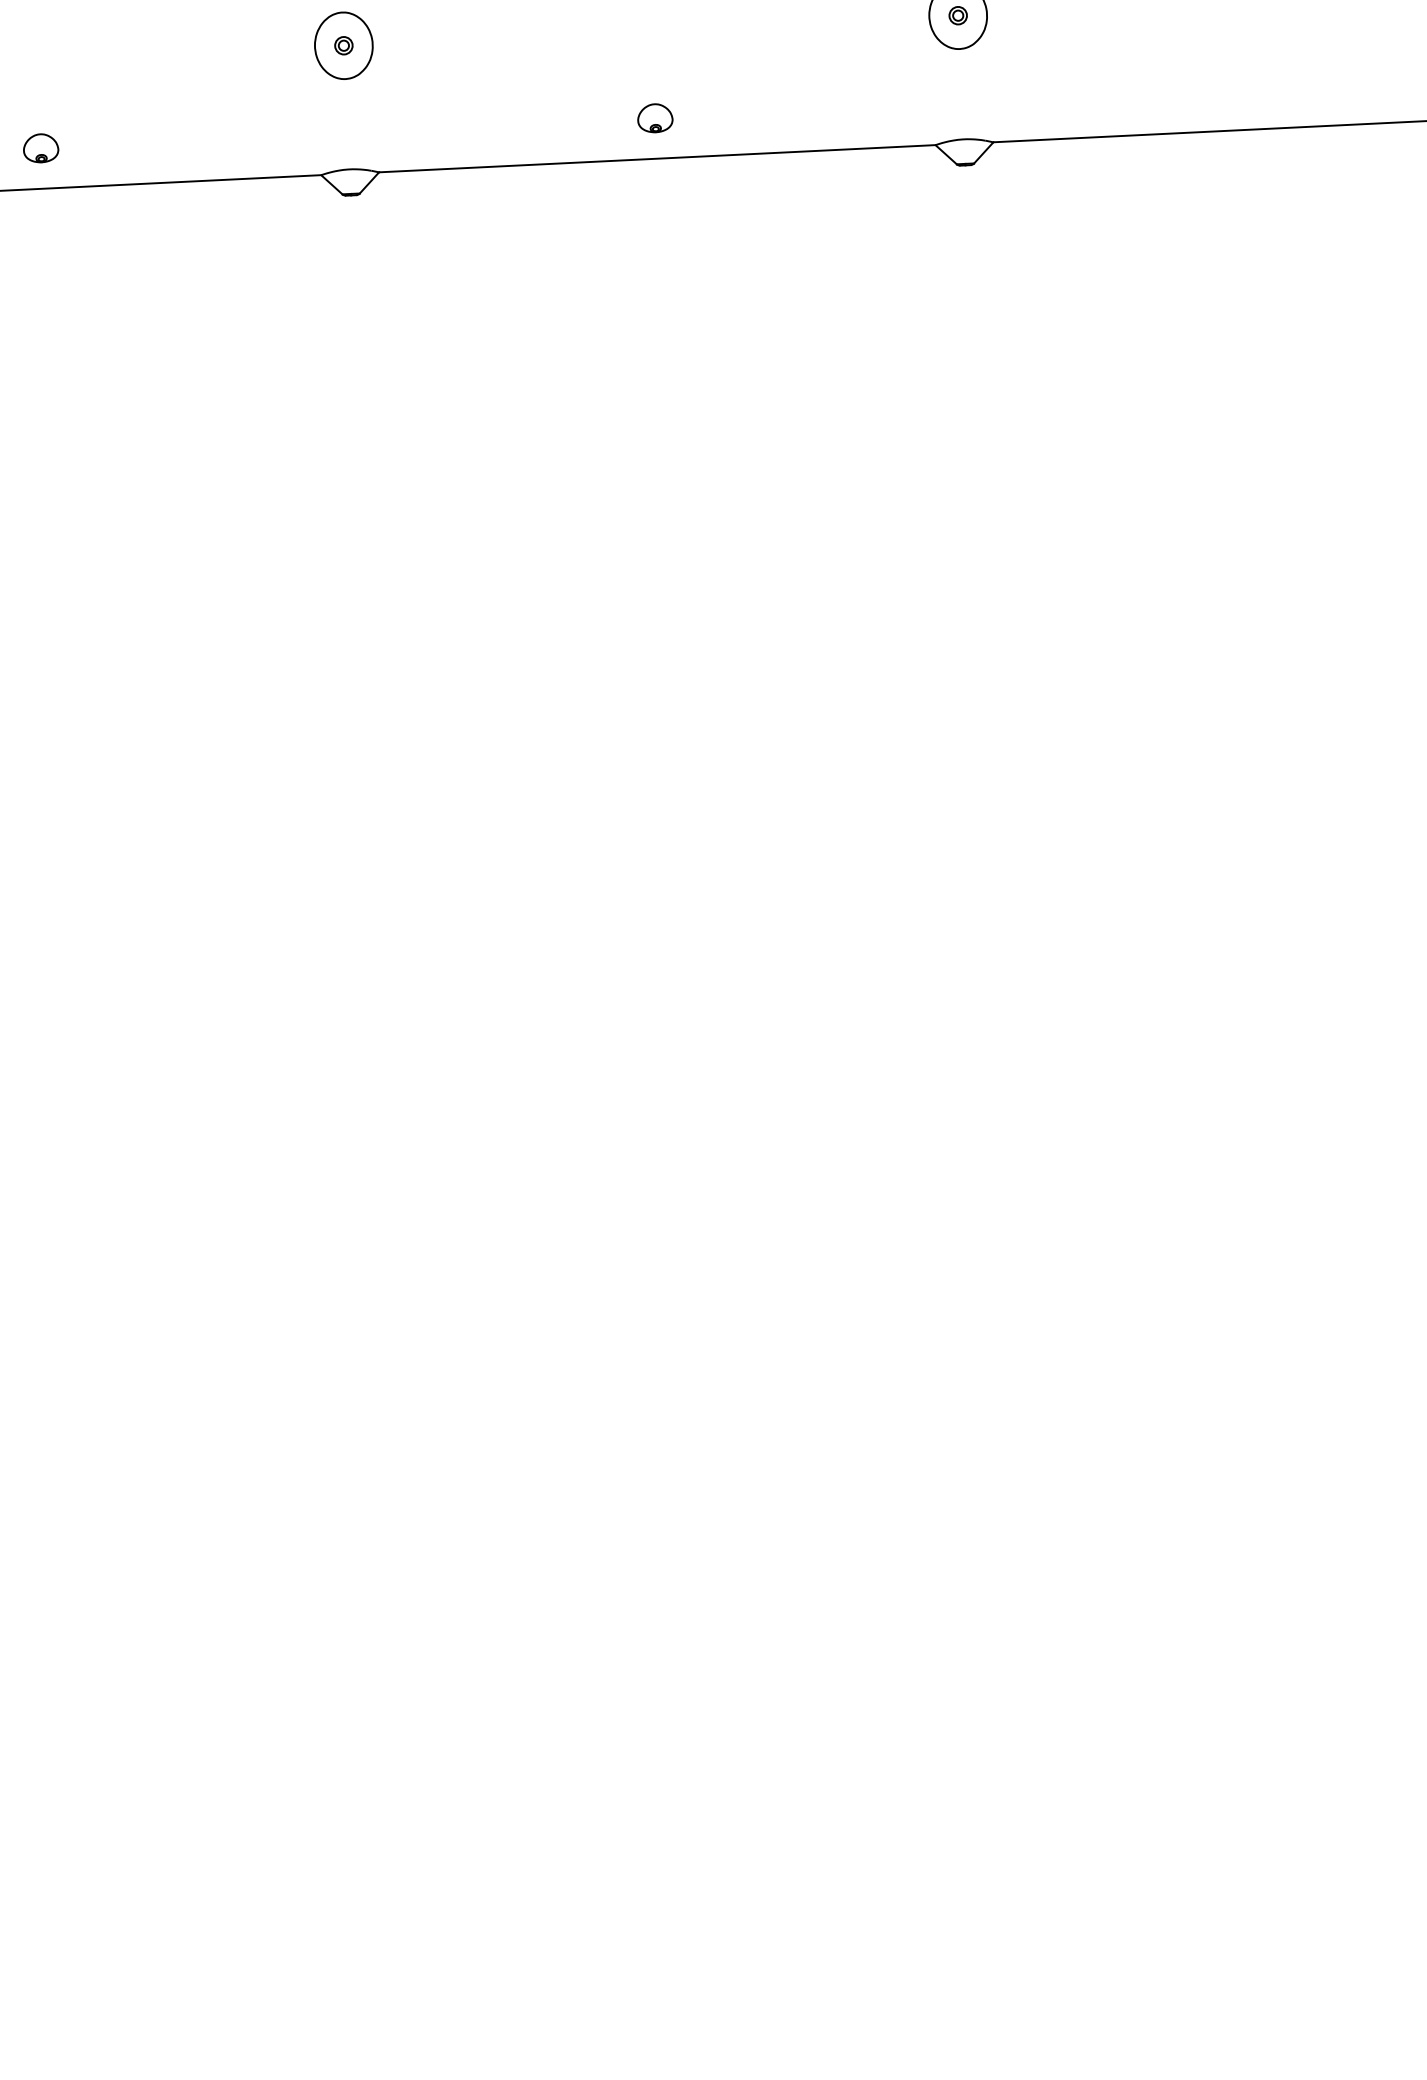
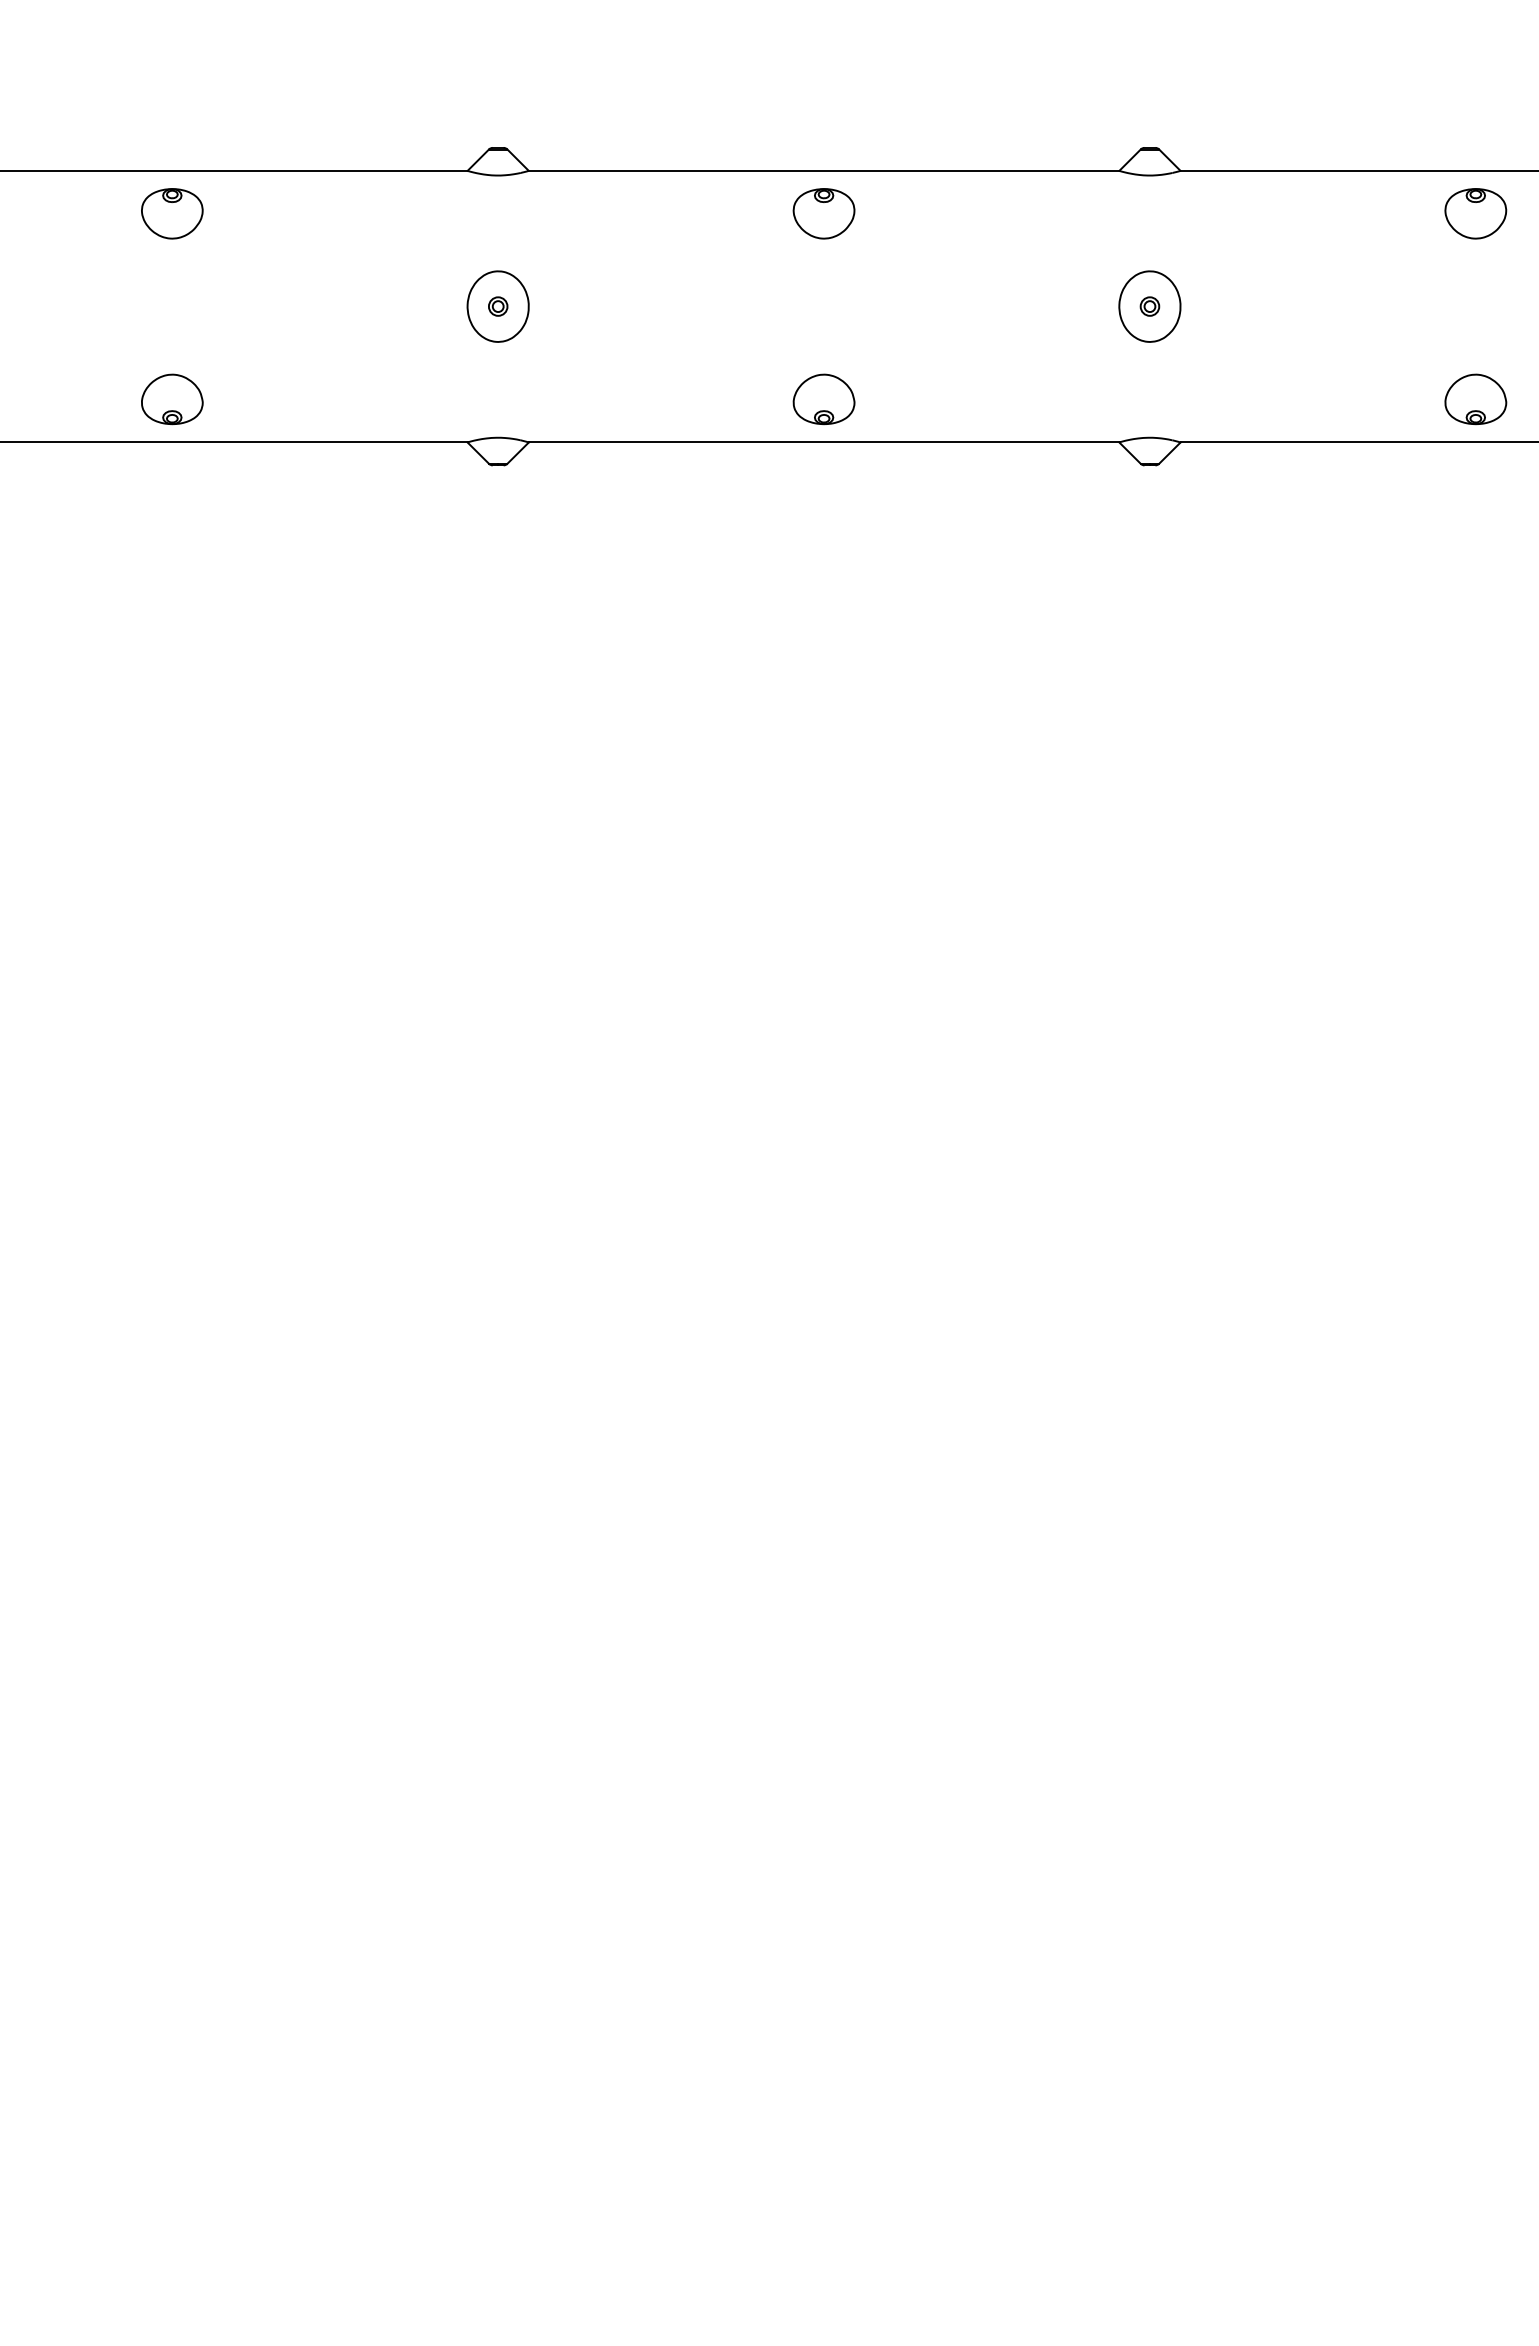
part: (1269, 88) -> (1475, 399), added
part: (654, 118) -> (823, 399), size x1.67
part: (41, 148) -> (172, 399), size x1.67

